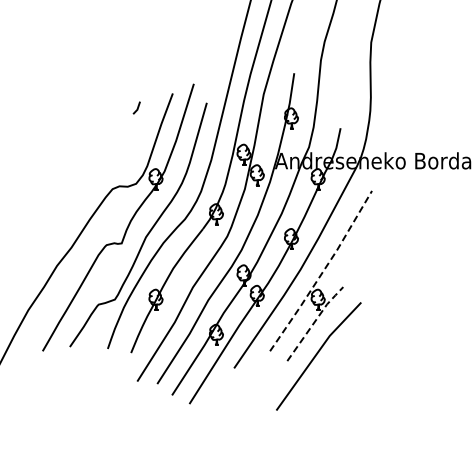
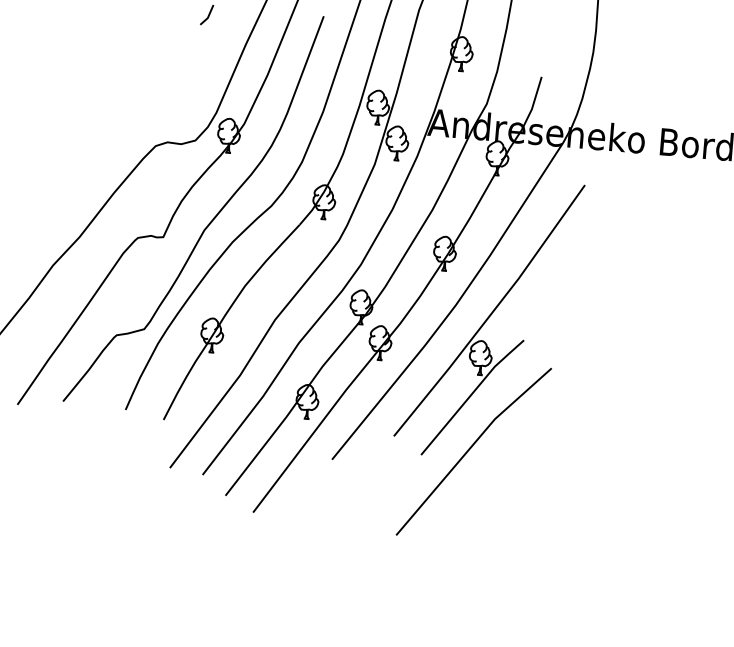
line: (322, 271) -> (491, 311), dashed -> solid
line: (315, 321) -> (473, 393), dashed -> solid

